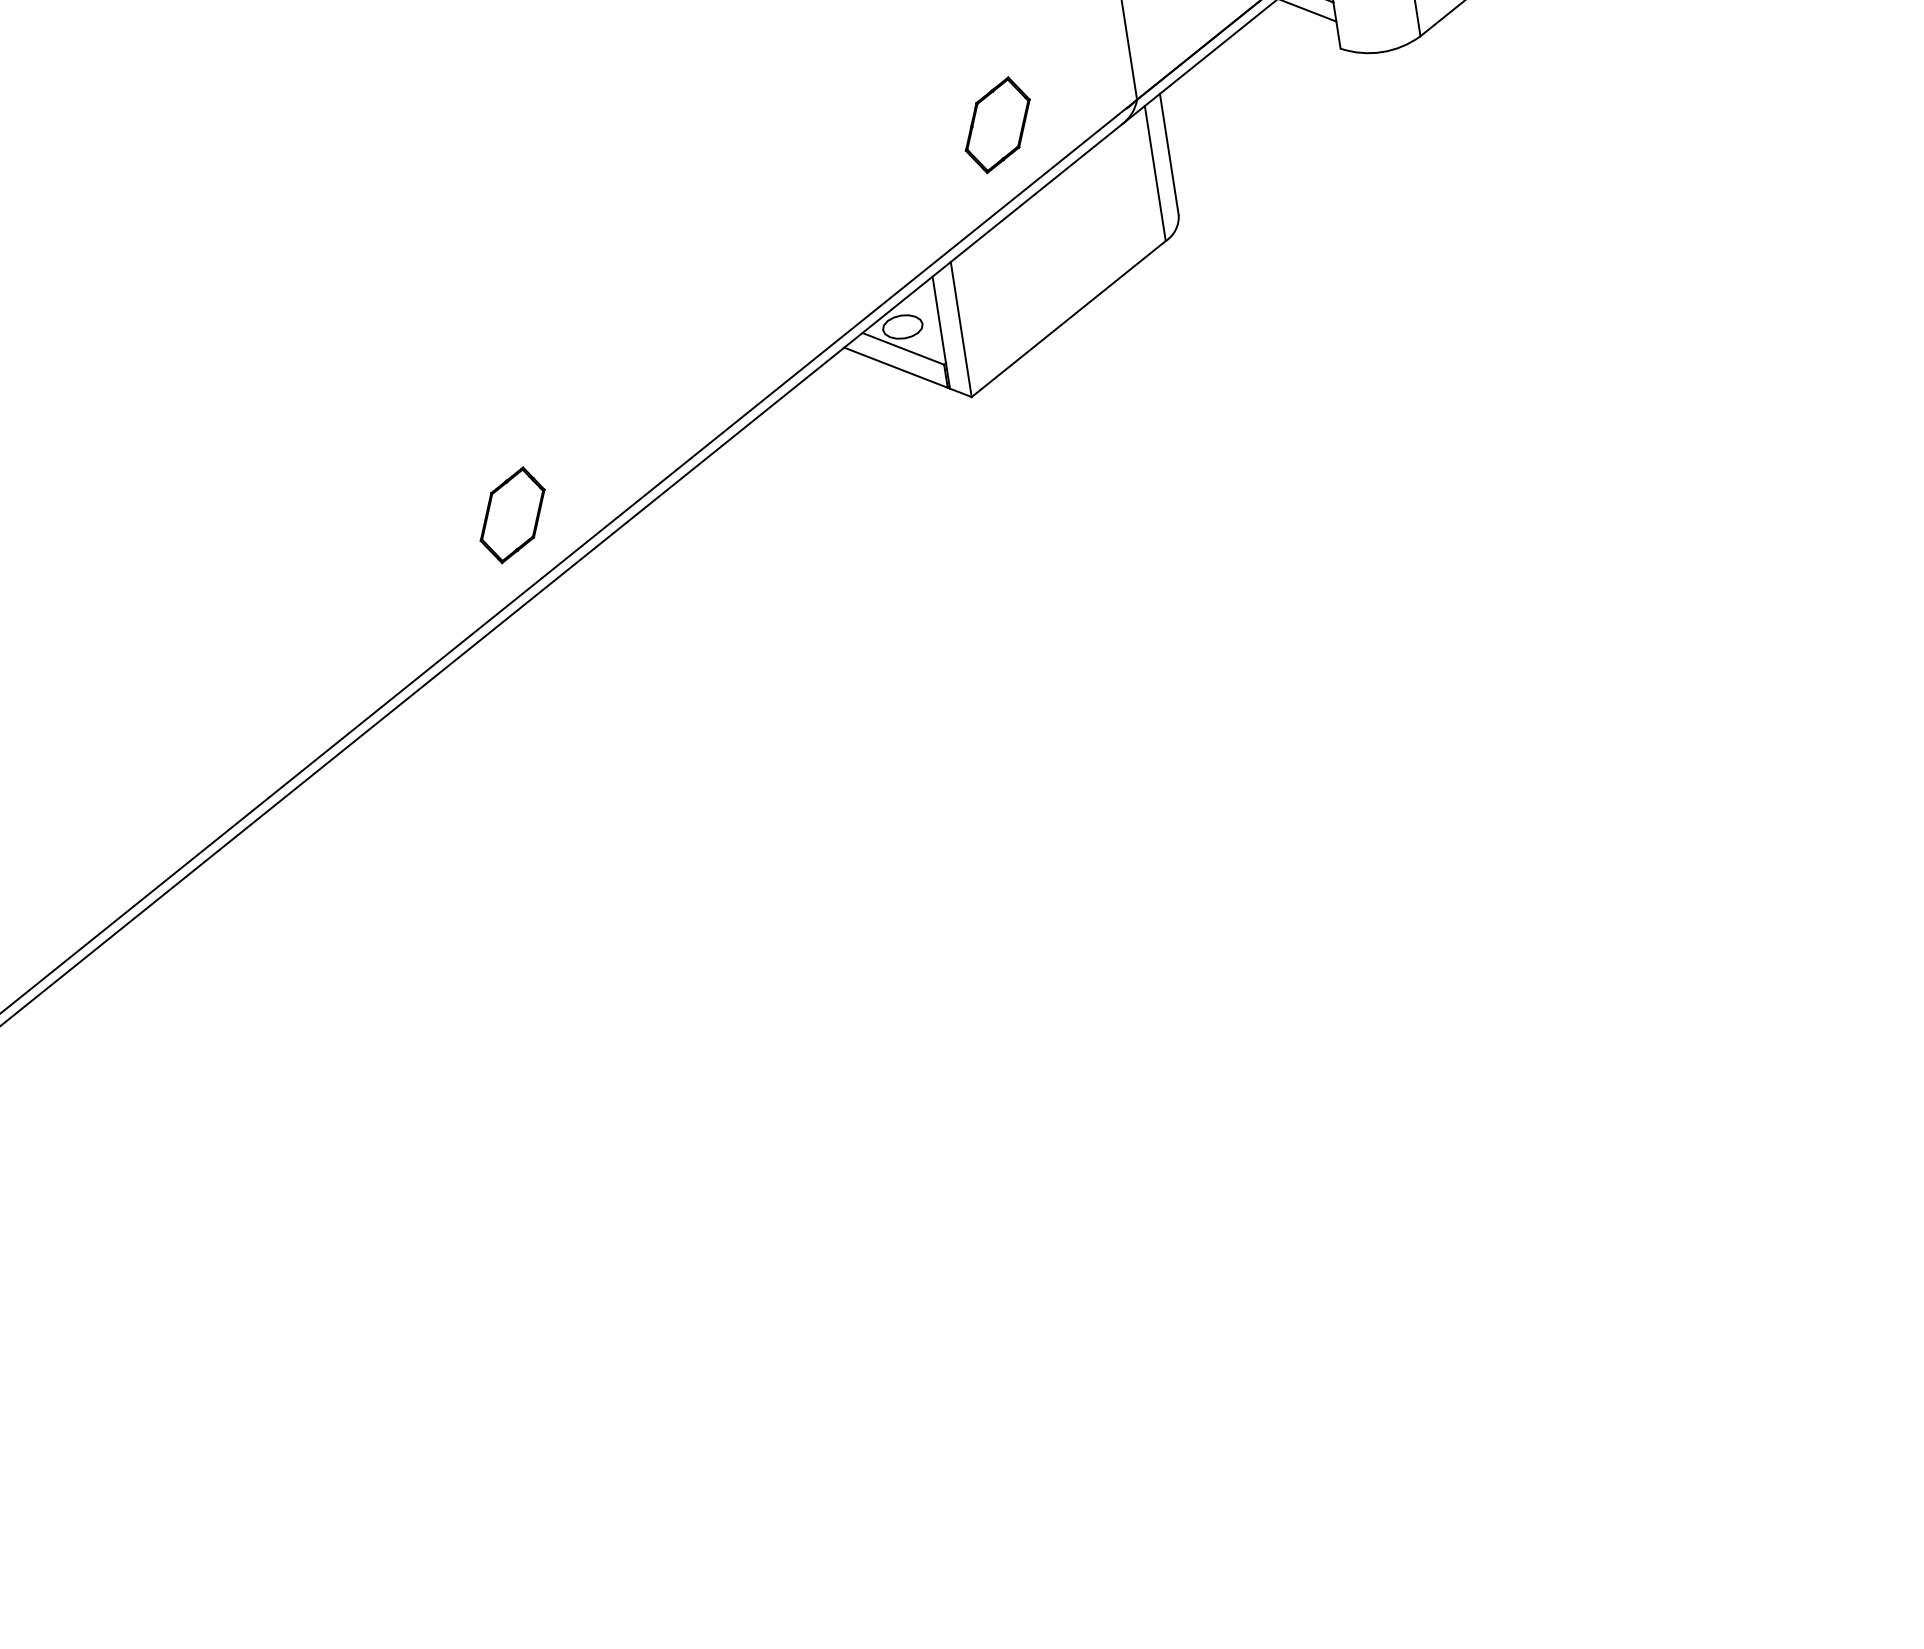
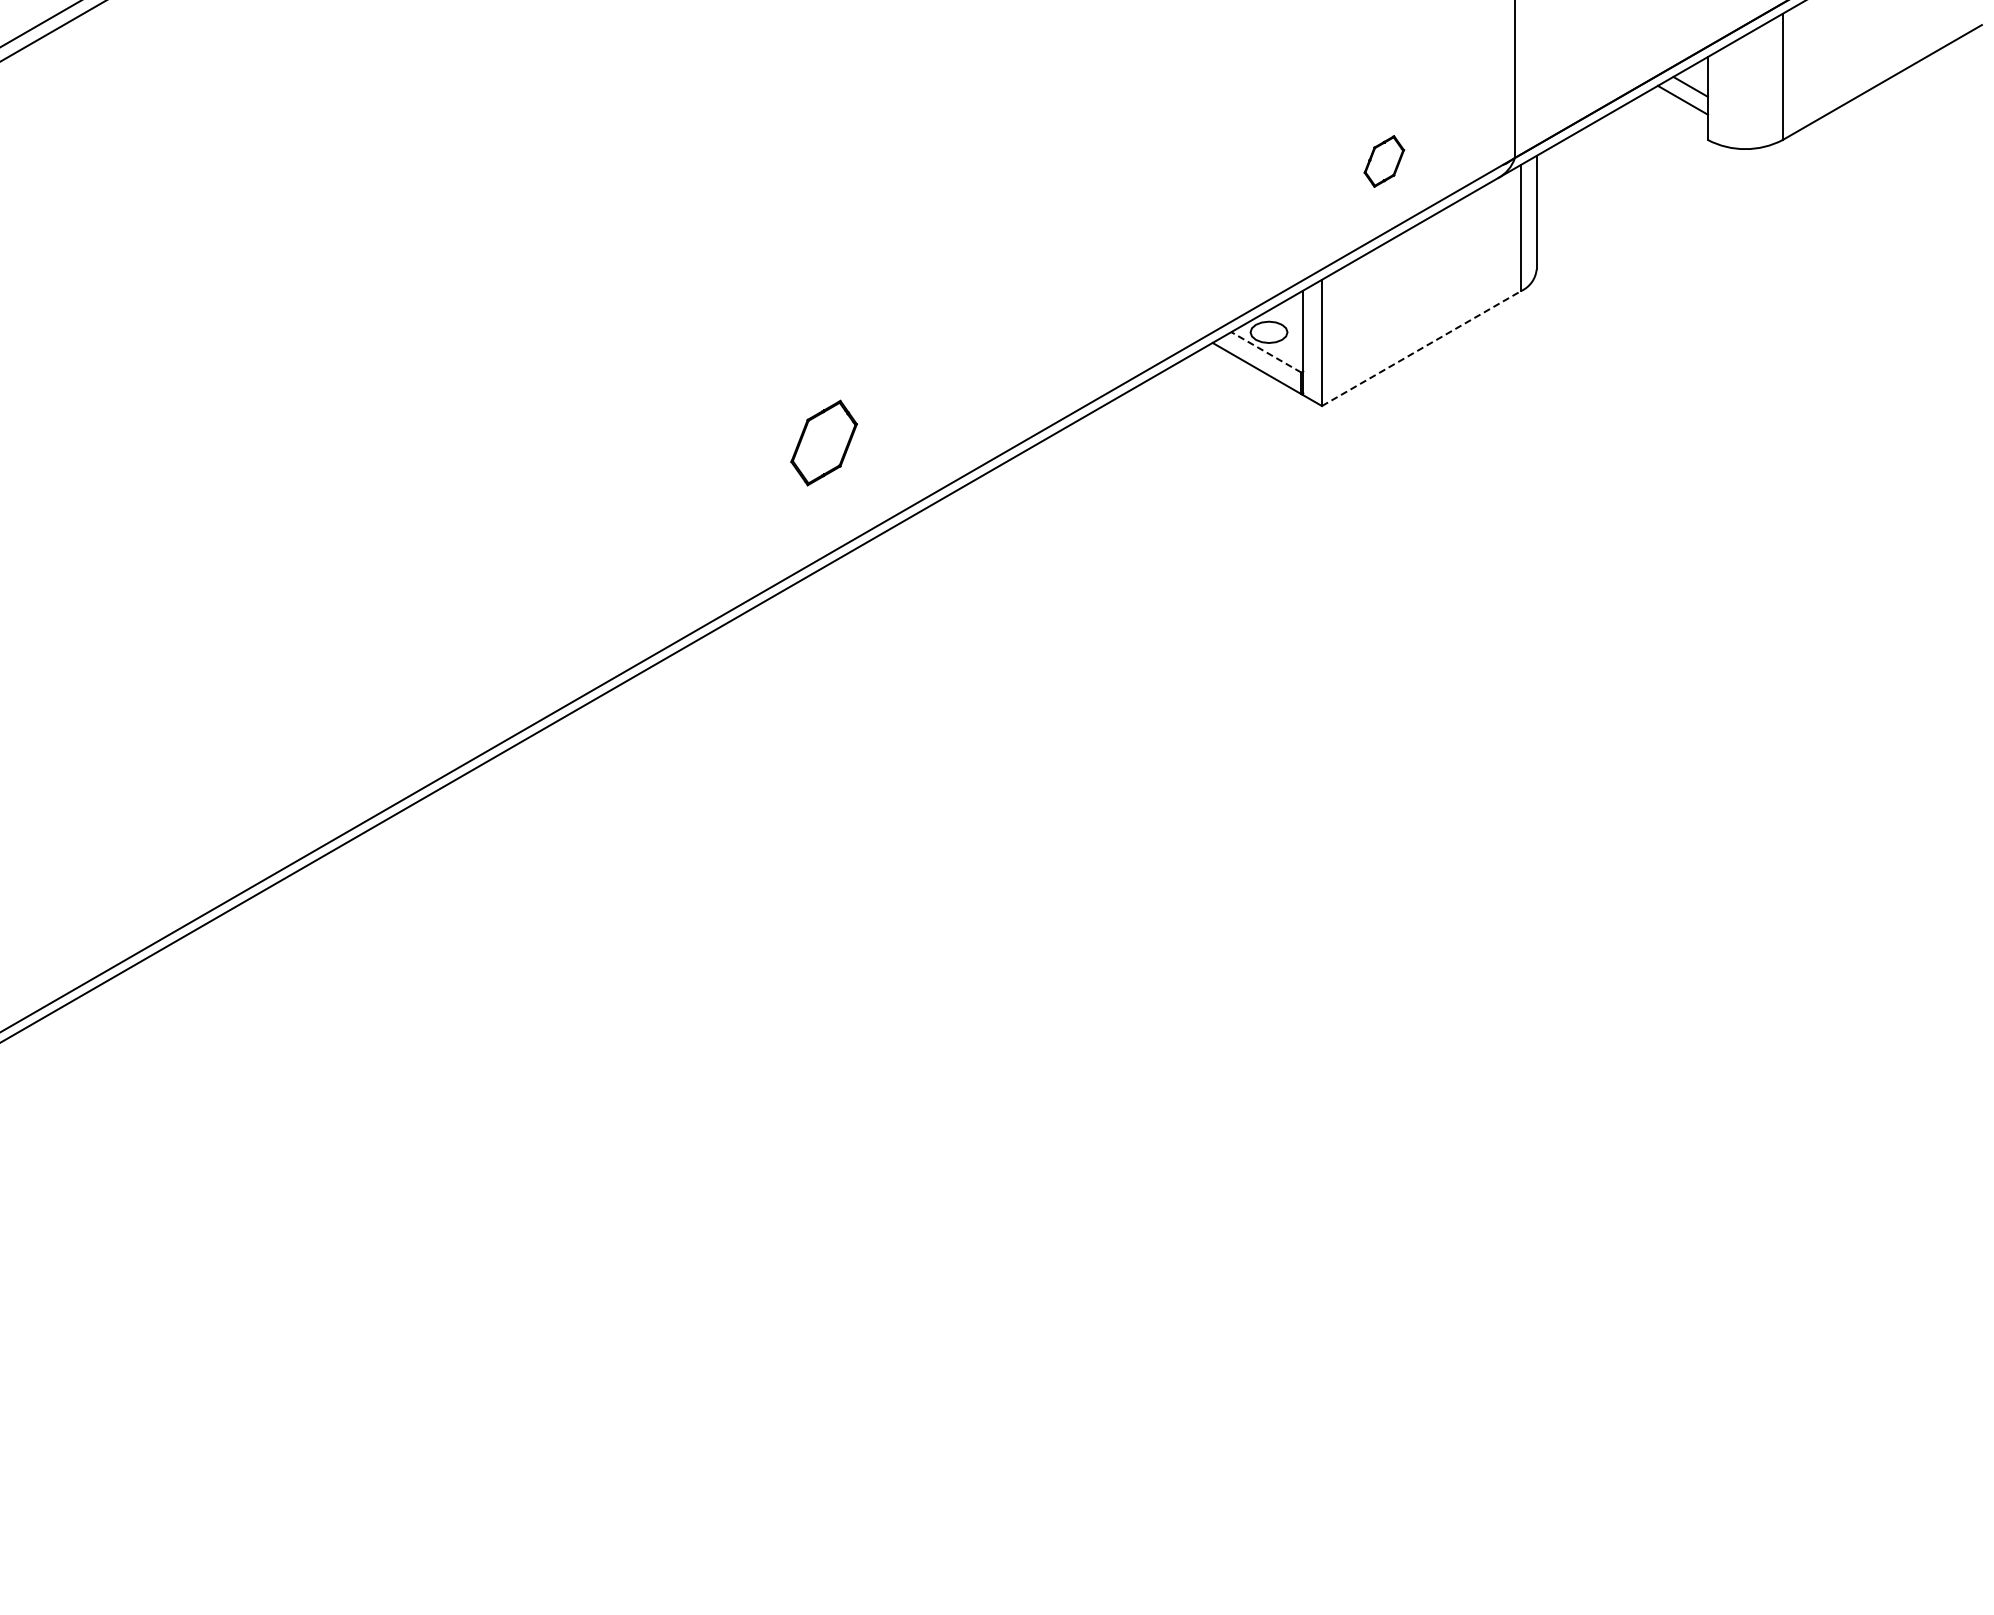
part: (998, 125) -> (1384, 161), size x0.6
line: (1069, 318) -> (1422, 348), solid -> dashed
line: (902, 349) -> (1265, 352), solid -> dashed
part: (511, 514) -> (823, 442), moved

